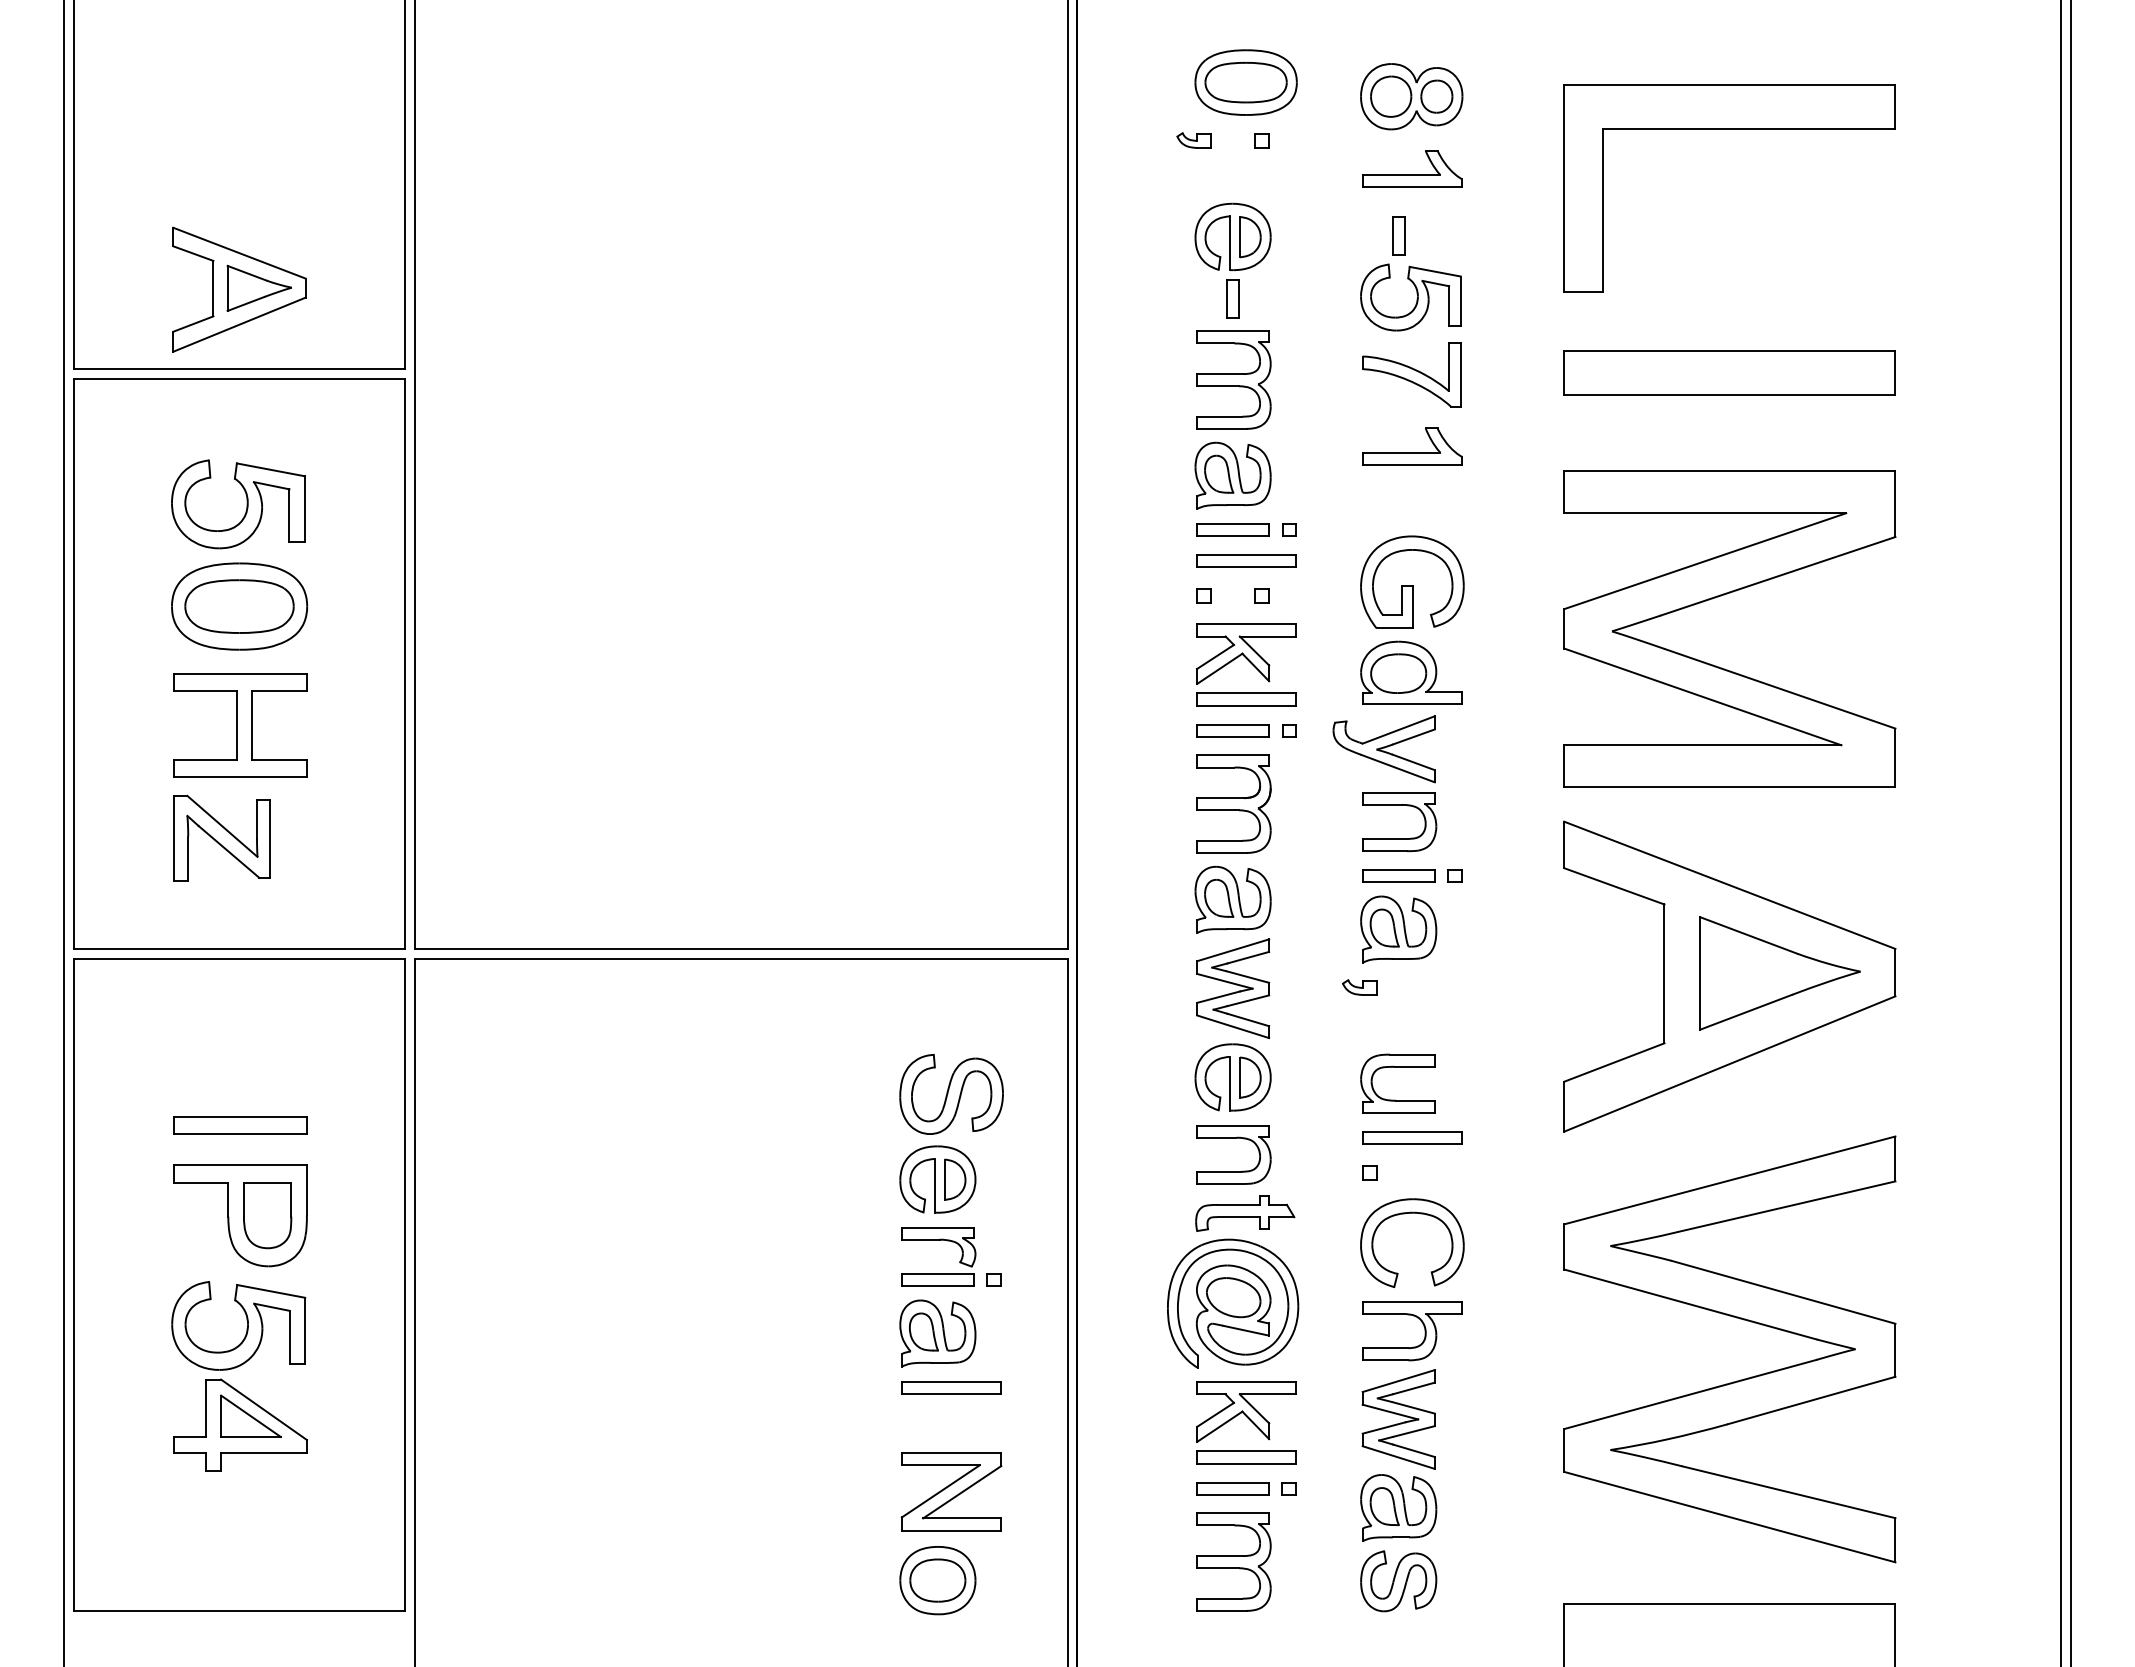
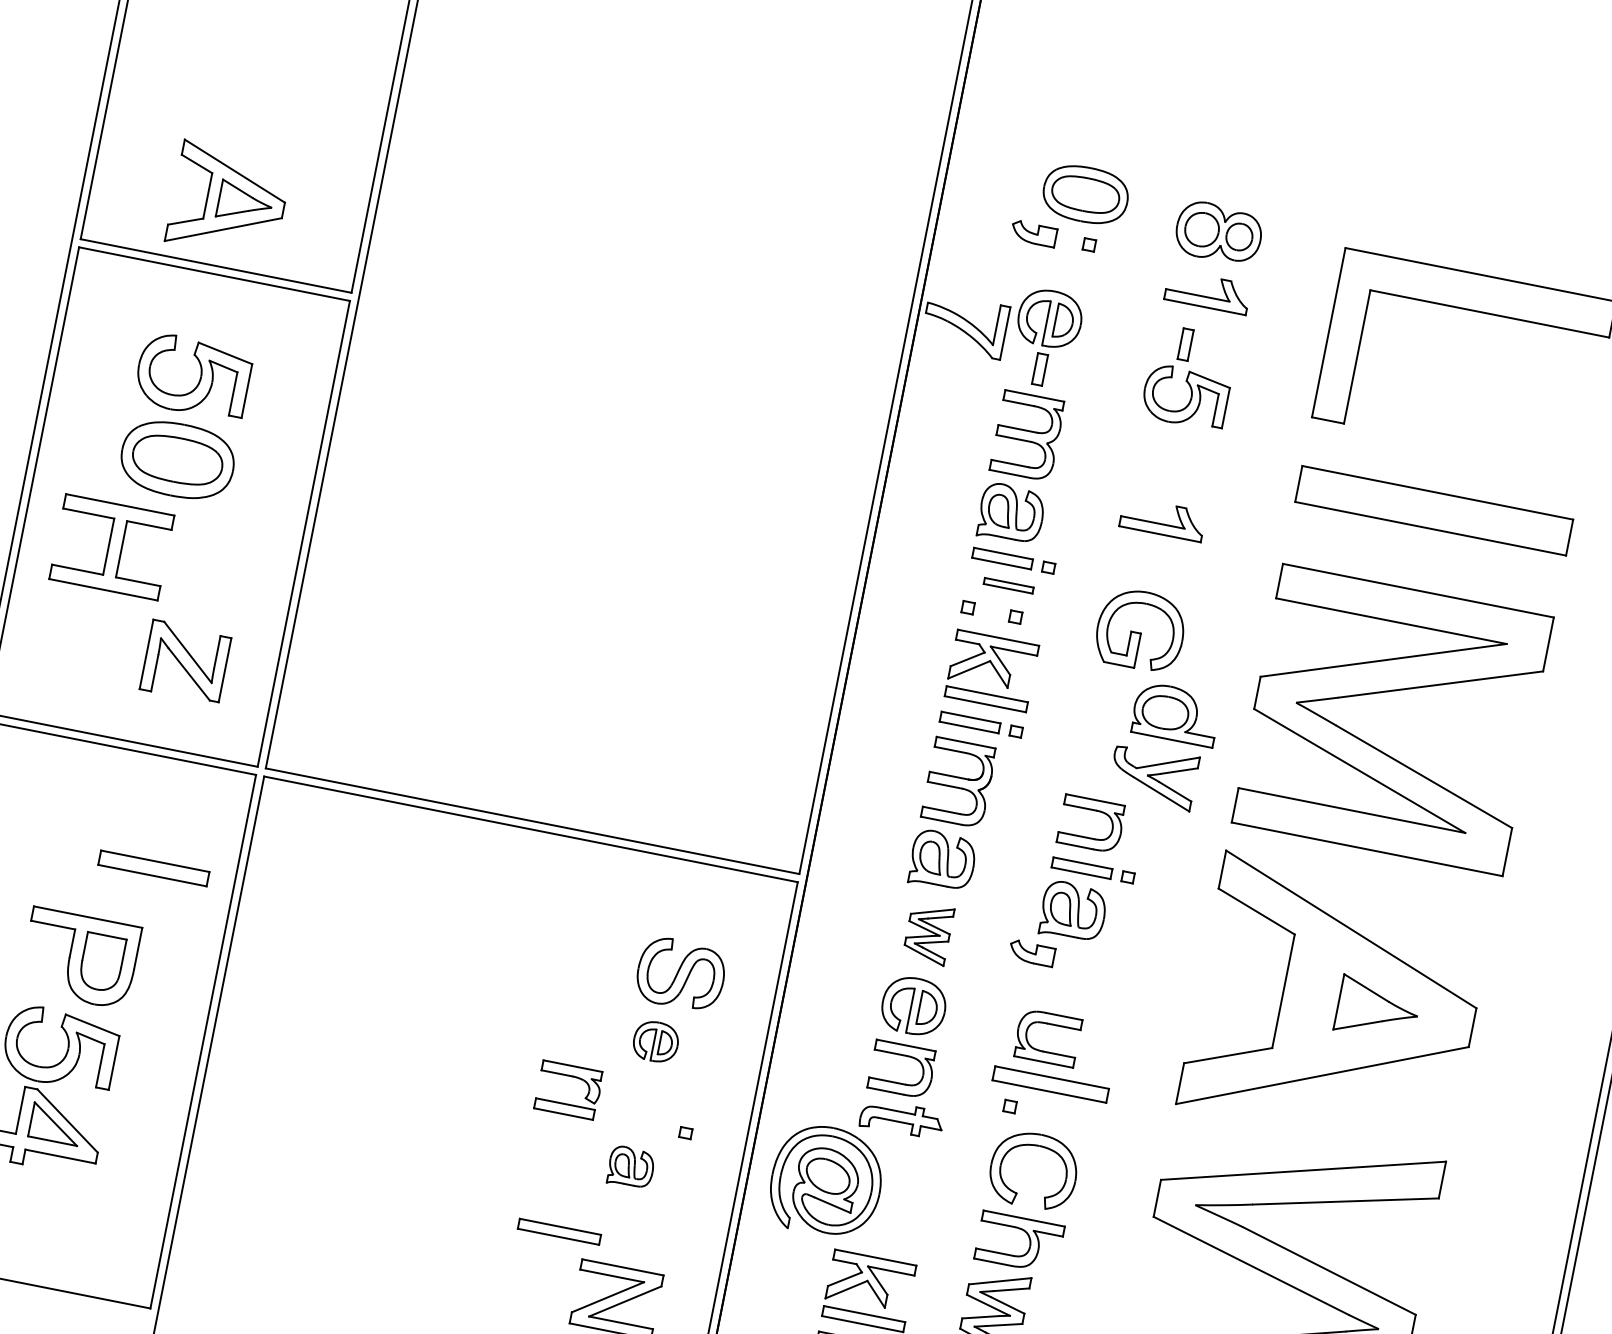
part: (1193, 140) -> (1033, 233), size x1.6
part: (1411, 374) -> (964, 325), moved
part: (1246, 560) -> (1008, 585), size x0.6
part: (1411, 672) -> (1176, 713), moved
part: (240, 725) -> (111, 547), moved
part: (1383, 749) -> (1152, 776), moved
part: (221, 837) -> (185, 661), moved
part: (1779, 973) -> (1377, 1009), size x0.6
part: (1359, 987) -> (1031, 953), size x1.6
part: (1233, 988) -> (928, 933), size x0.7
part: (240, 1125) -> (153, 868), moved
part: (1412, 1137) -> (1050, 1084), size x1.4
part: (937, 1179) -> (655, 1041), size x0.7
part: (938, 1240) -> (571, 1076), moved
part: (1233, 1303) -> (826, 1181), moved
part: (937, 1333) -> (630, 1167), size x0.7
part: (951, 1387) -> (559, 1231), moved

